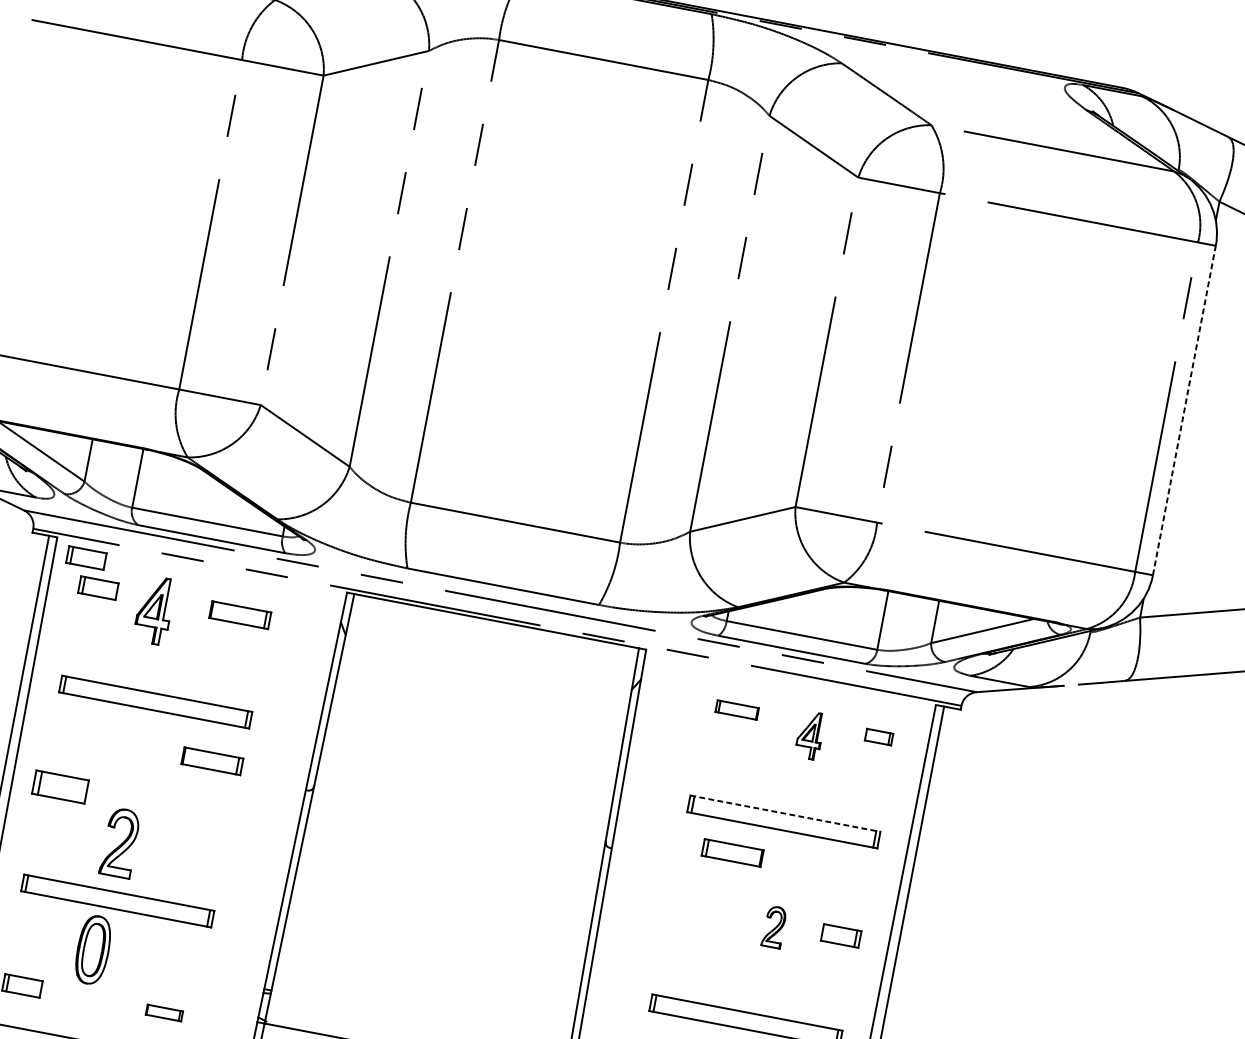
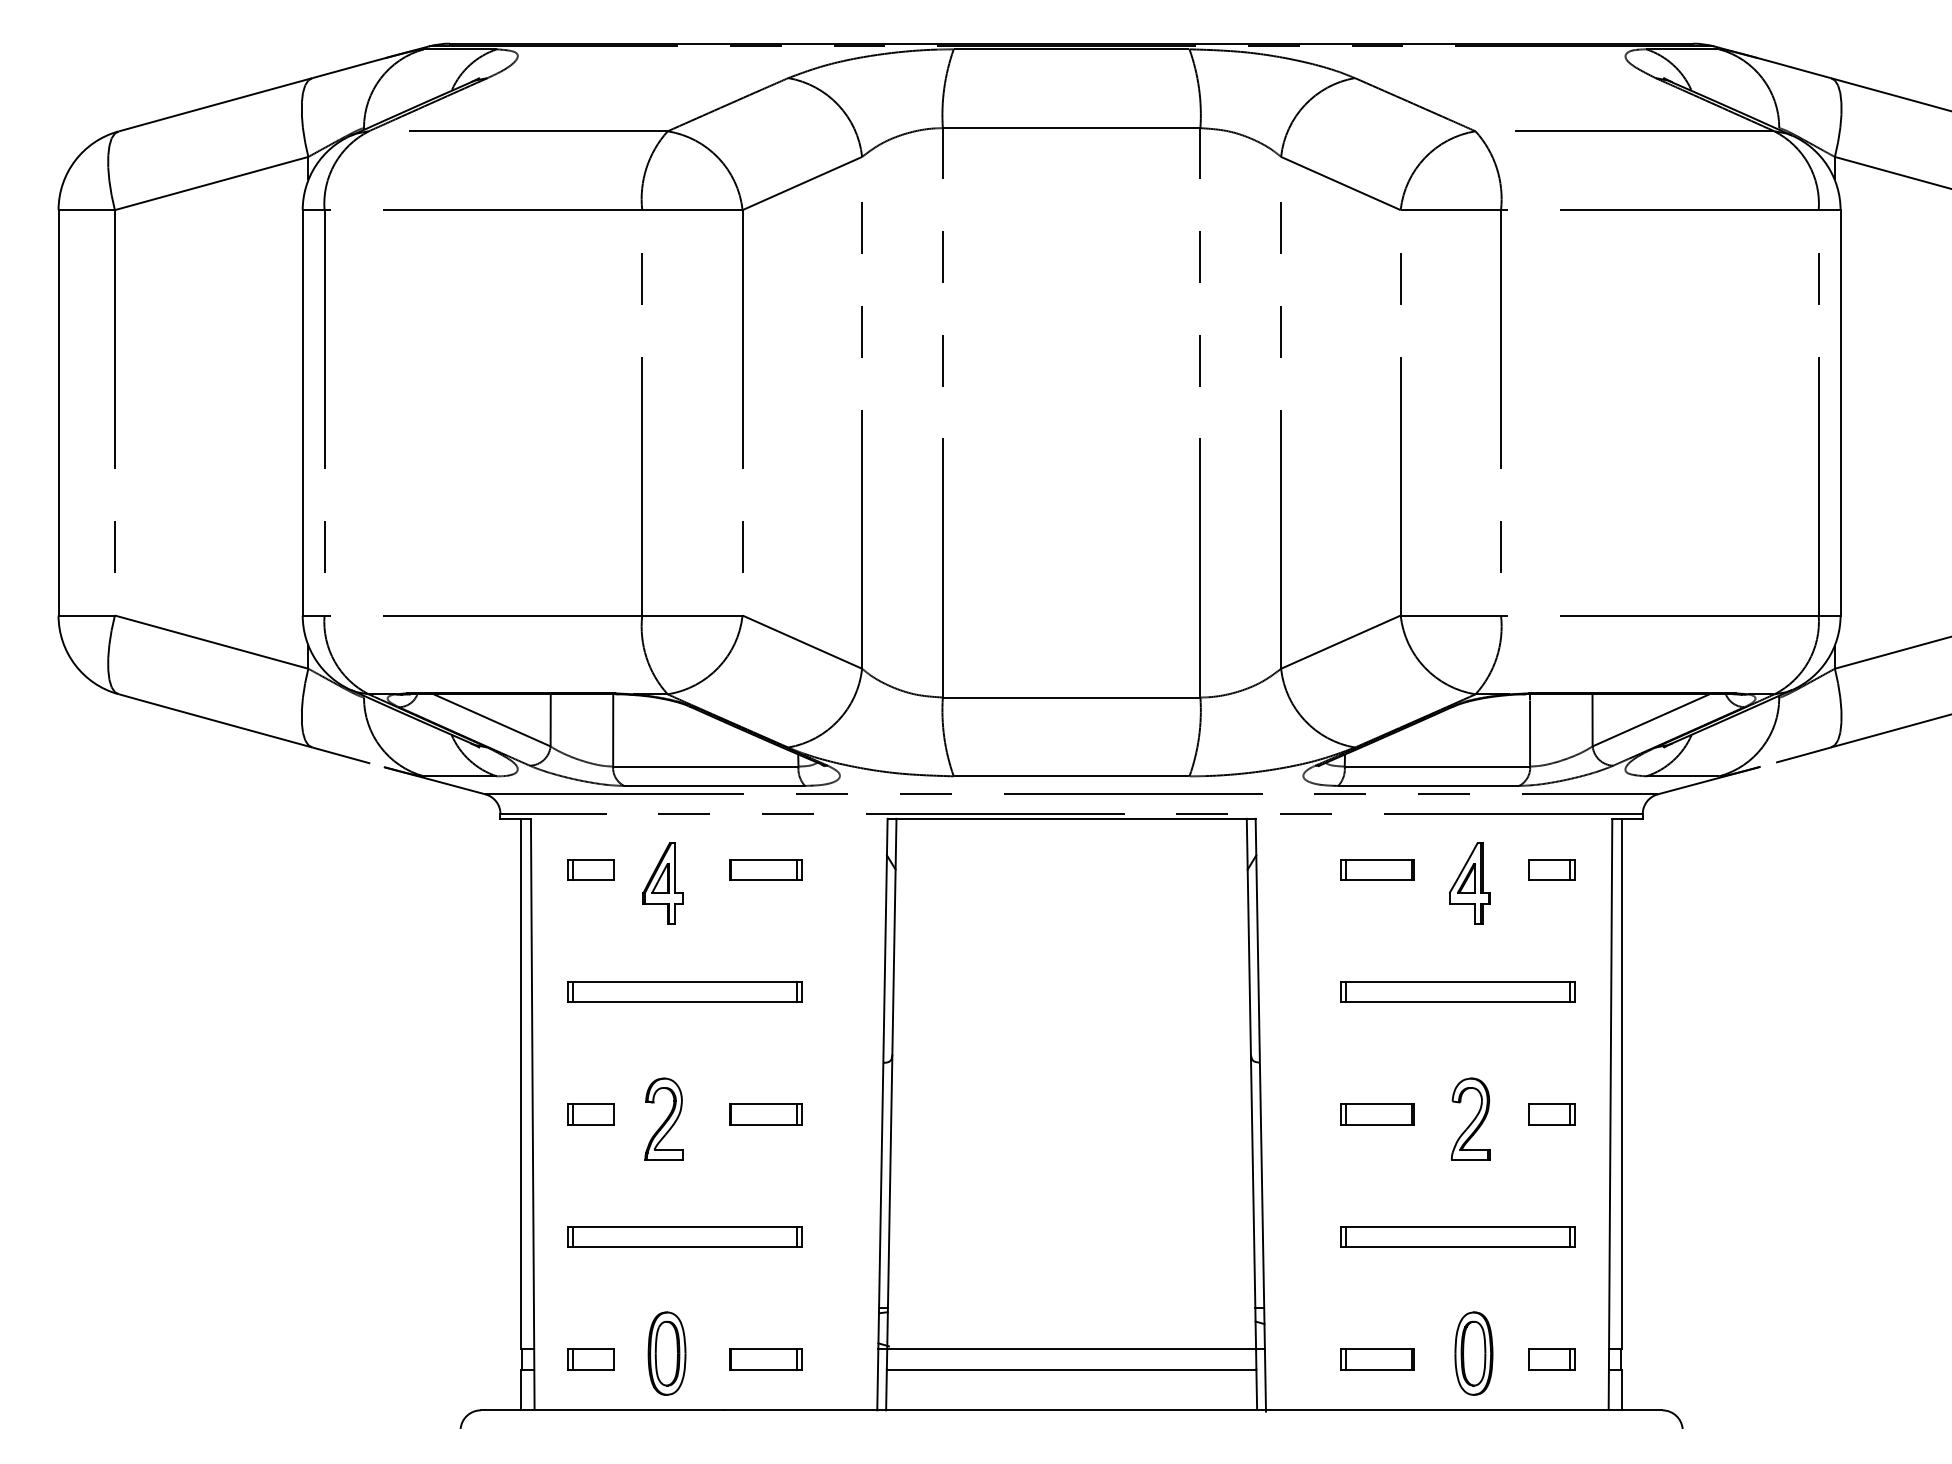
line: (1184, 410) -> (1840, 412), dashed -> solid
part: (85, 557) -> (569, 836), removed
part: (737, 709) -> (1377, 869), size x1.43
part: (809, 735) -> (1469, 883), size x1.43
part: (878, 736) -> (1551, 869), size x1.43
part: (212, 761) -> (765, 1114), moved
part: (59, 786) -> (590, 1114), size x0.71
line: (785, 813) -> (1458, 981), dashed -> solid
part: (120, 842) -> (663, 1118), moved
part: (732, 852) -> (1377, 1114), moved
part: (774, 926) -> (1470, 1118), size x1.67
part: (92, 949) -> (666, 1353), moved
part: (164, 1013) -> (765, 1359), size x1.67

